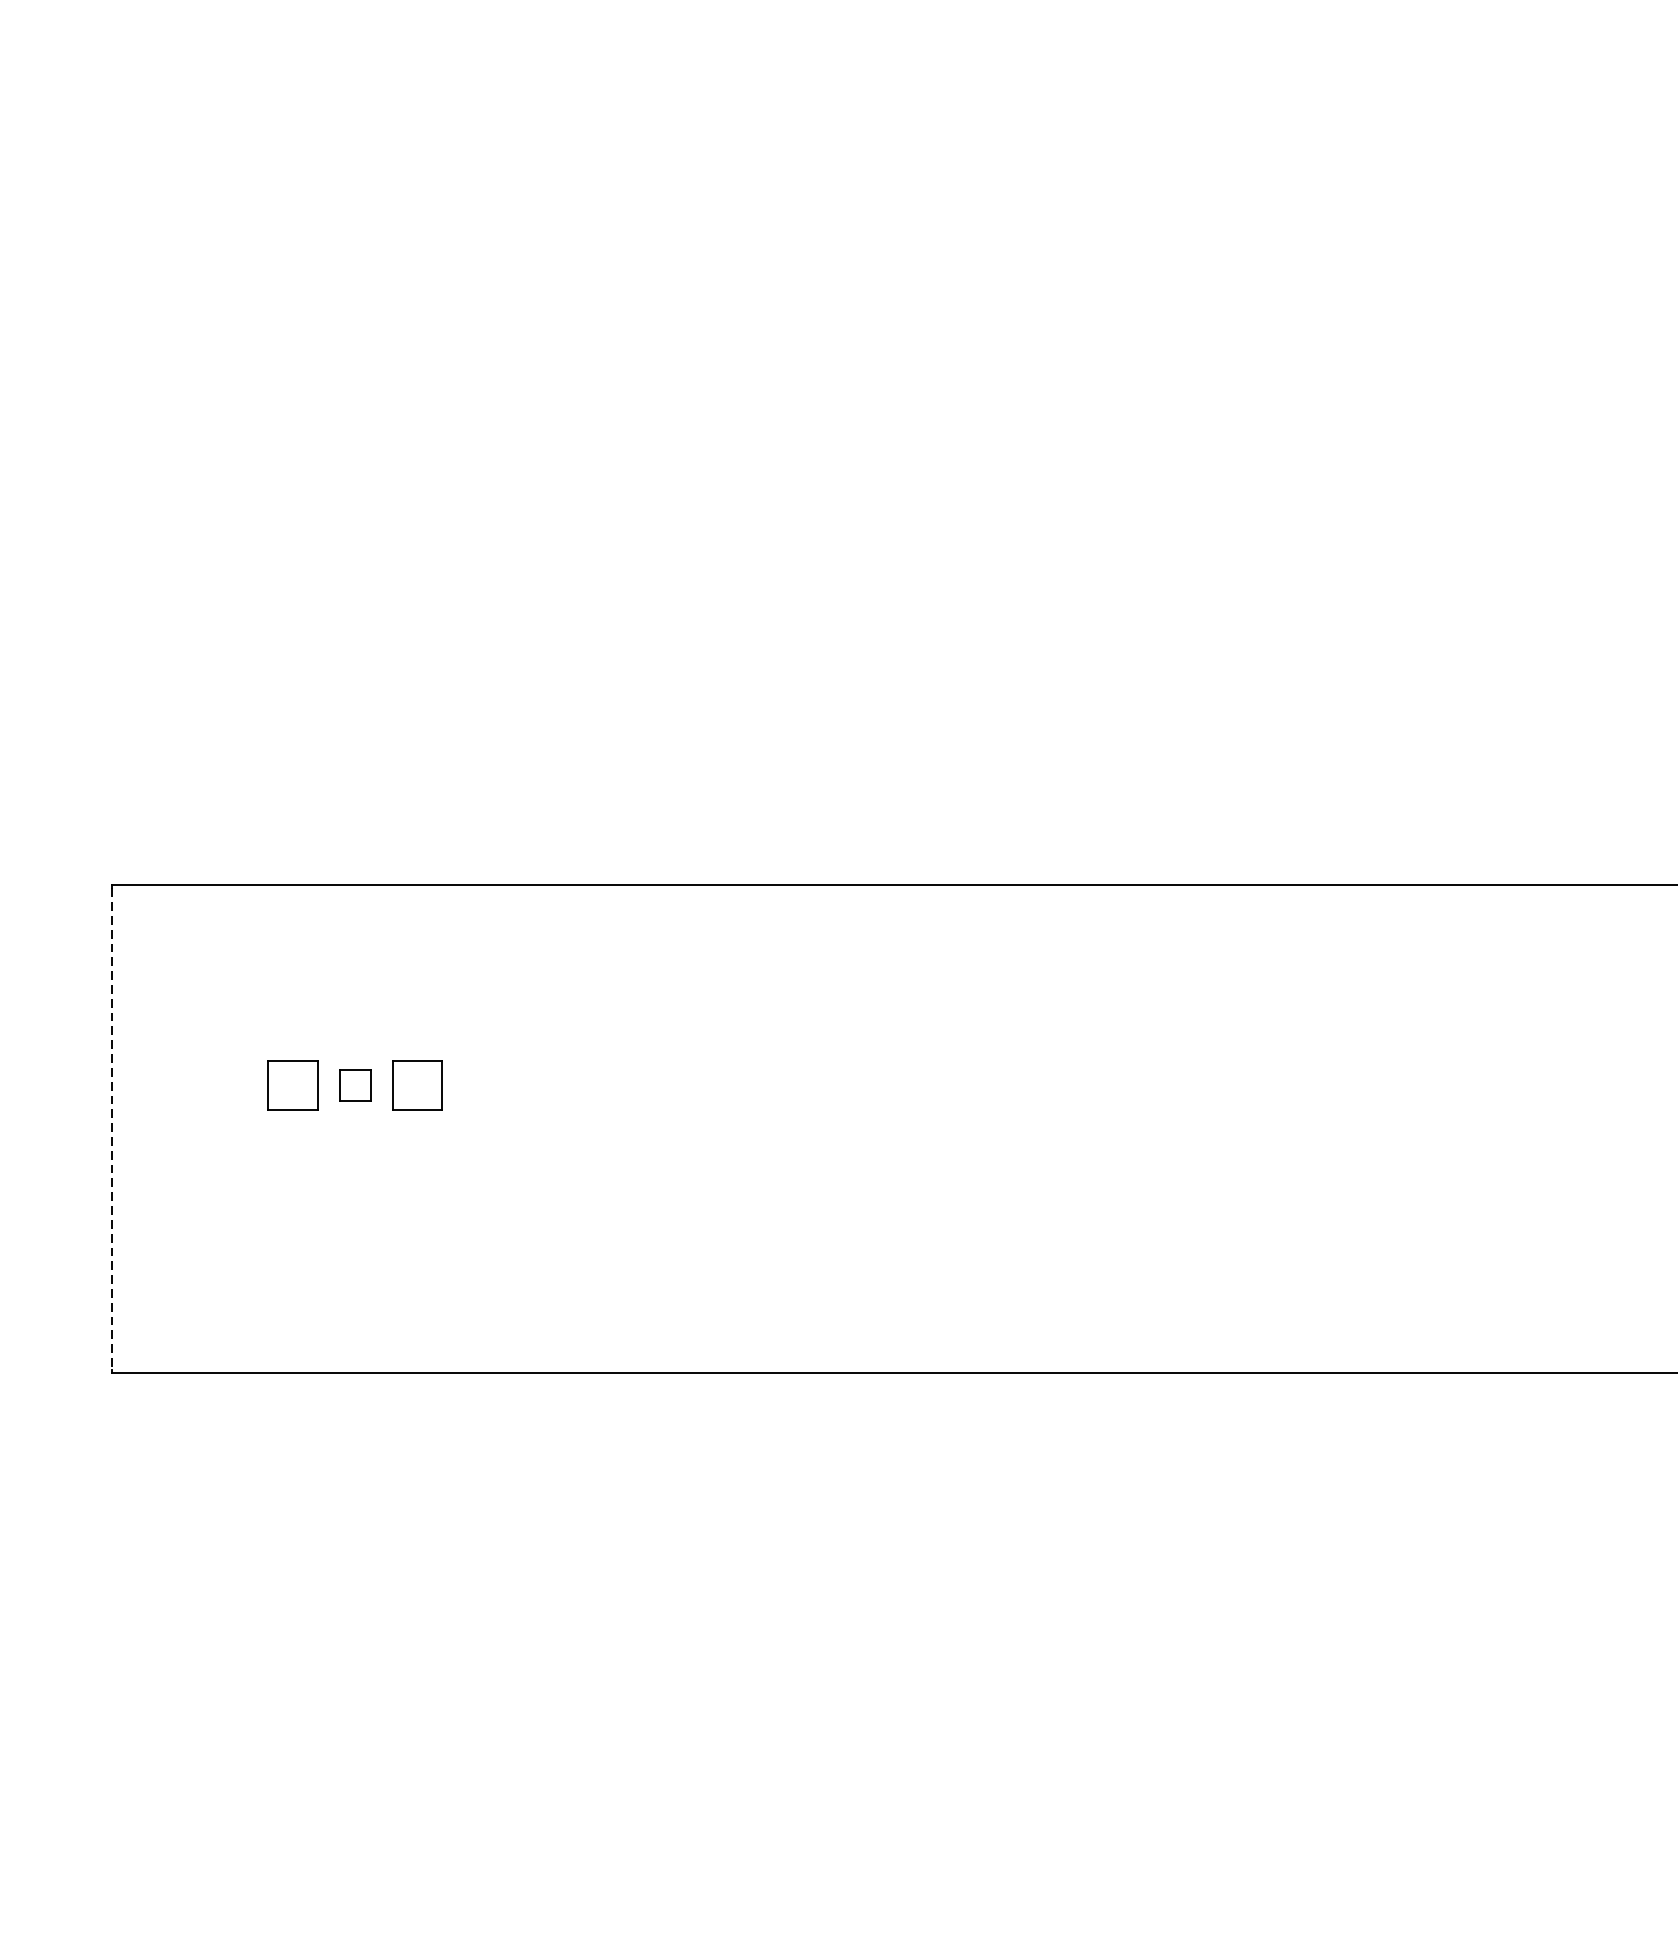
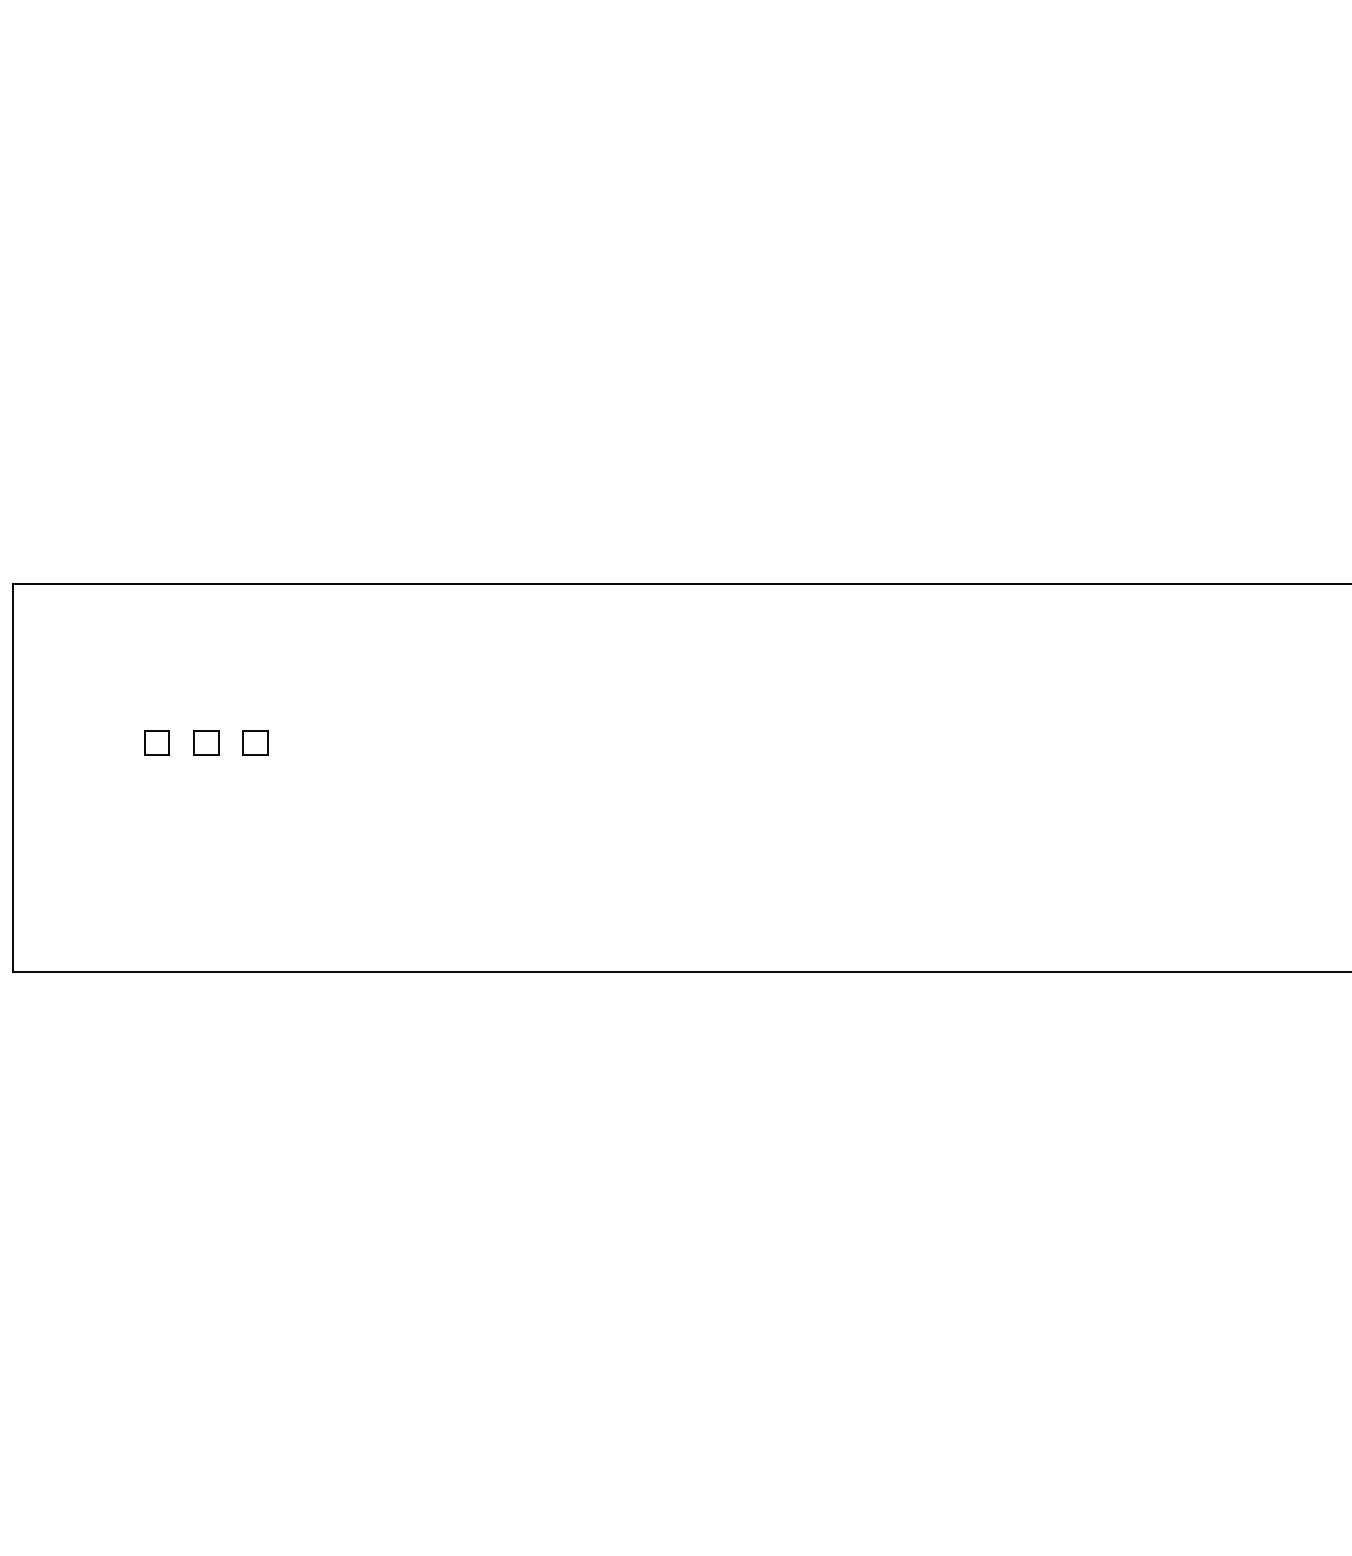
part: (292, 1084) -> (156, 742), size x0.62
part: (416, 1084) -> (255, 742), size x0.62
line: (112, 1129) -> (13, 778), dashed -> solid

